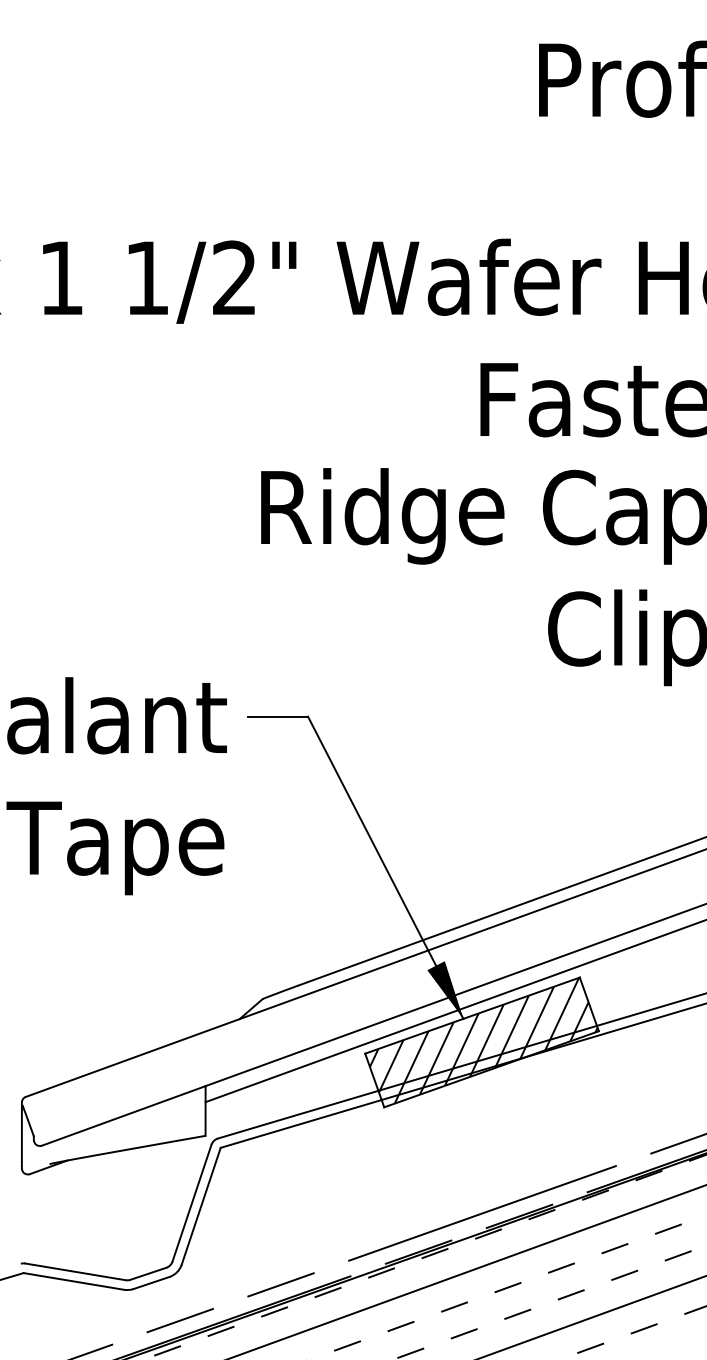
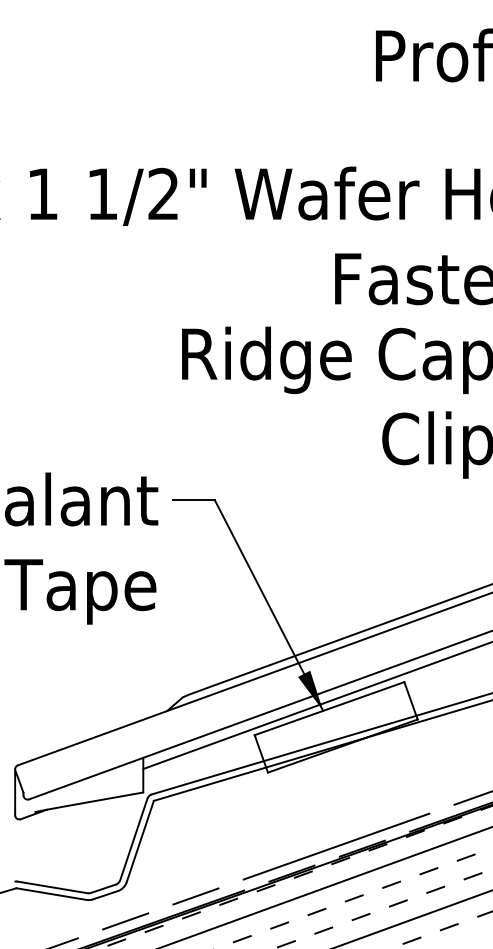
hatch: (482, 1041) -> (336, 726), removed

